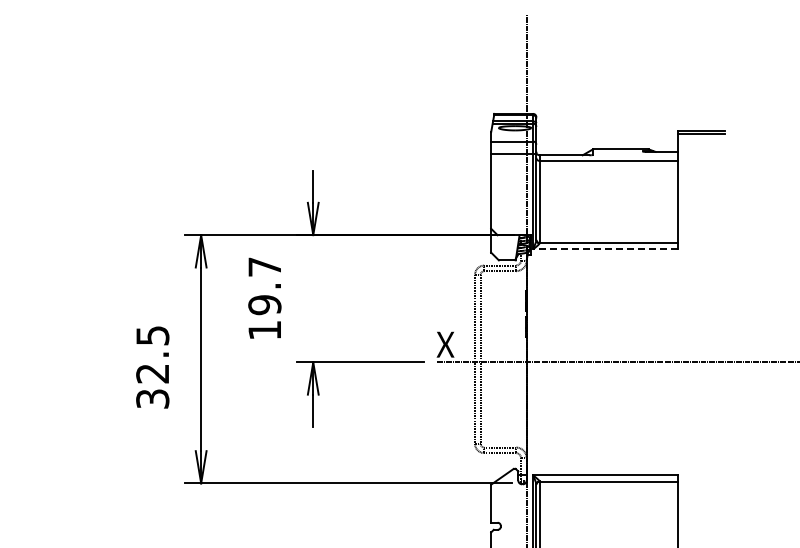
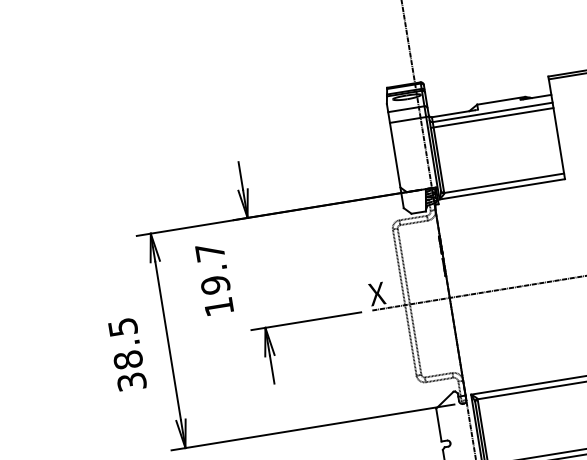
line: (607, 167) -> (492, 118), added
line: (605, 249) -> (502, 189), dashed -> solid
text: (152, 373) -> (128, 359), 32.5 -> 38.5

